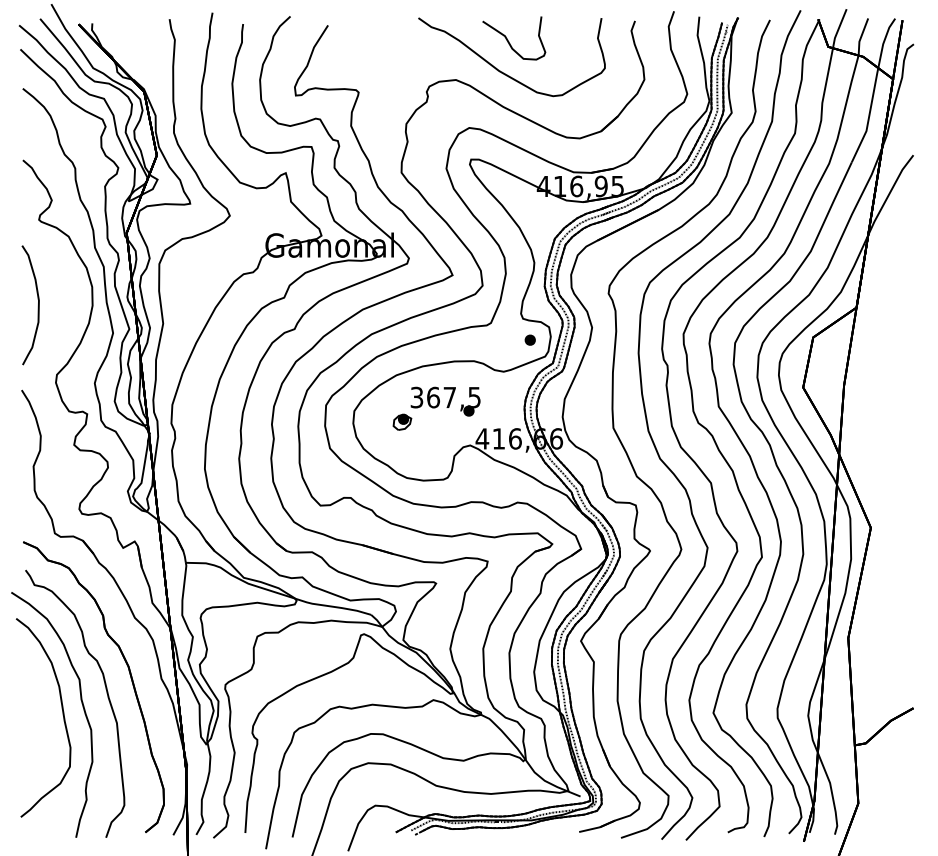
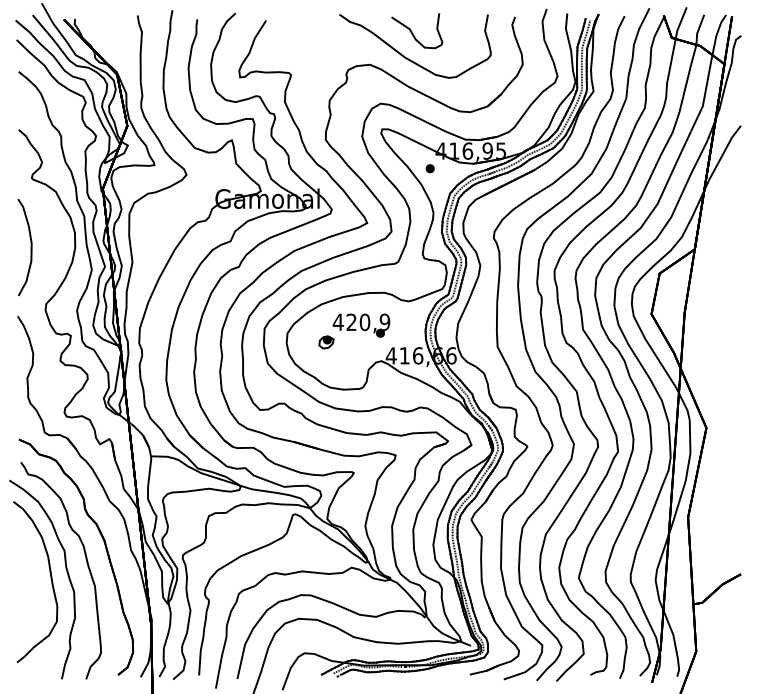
part: (529, 339) -> (429, 168), moved
text: (445, 397) -> (361, 322), 367,5 -> 420,9

